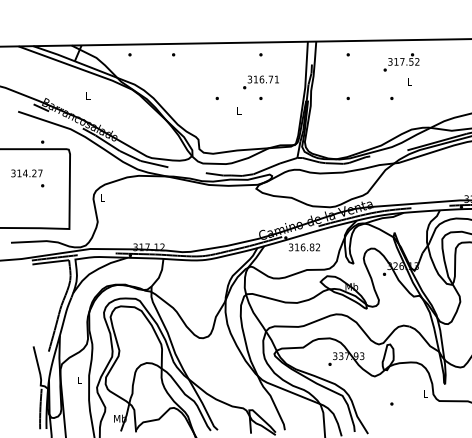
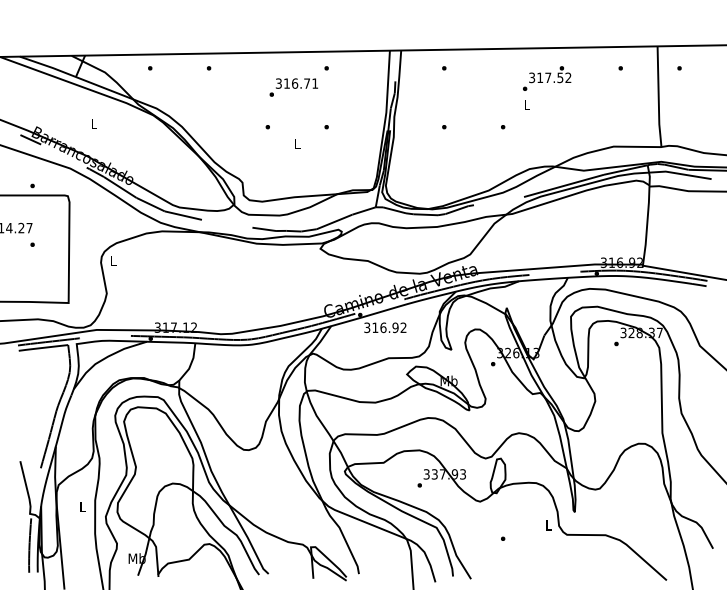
text: (401, 62) -> (547, 78), moved
text: (260, 82) -> (293, 87), moved
text: (312, 247) -> (395, 327), 316.82 -> 316.92

